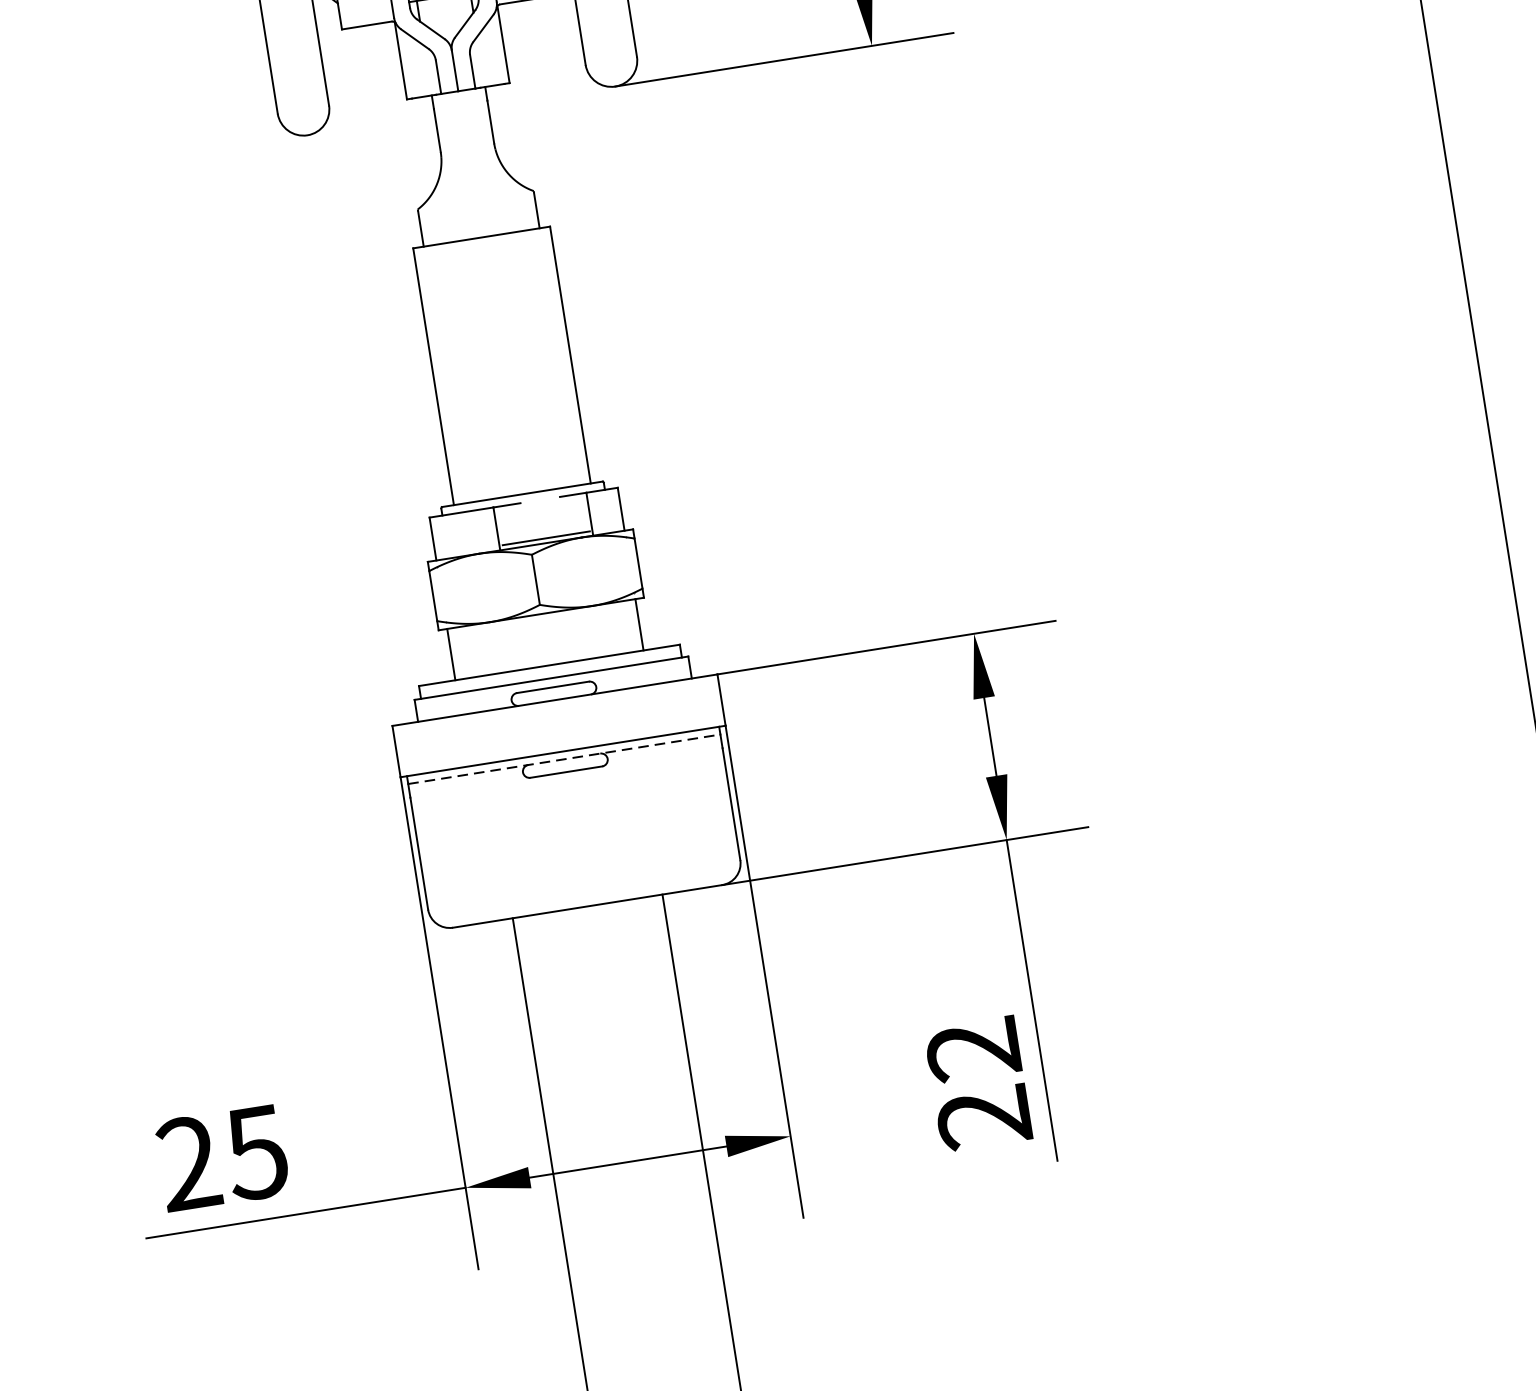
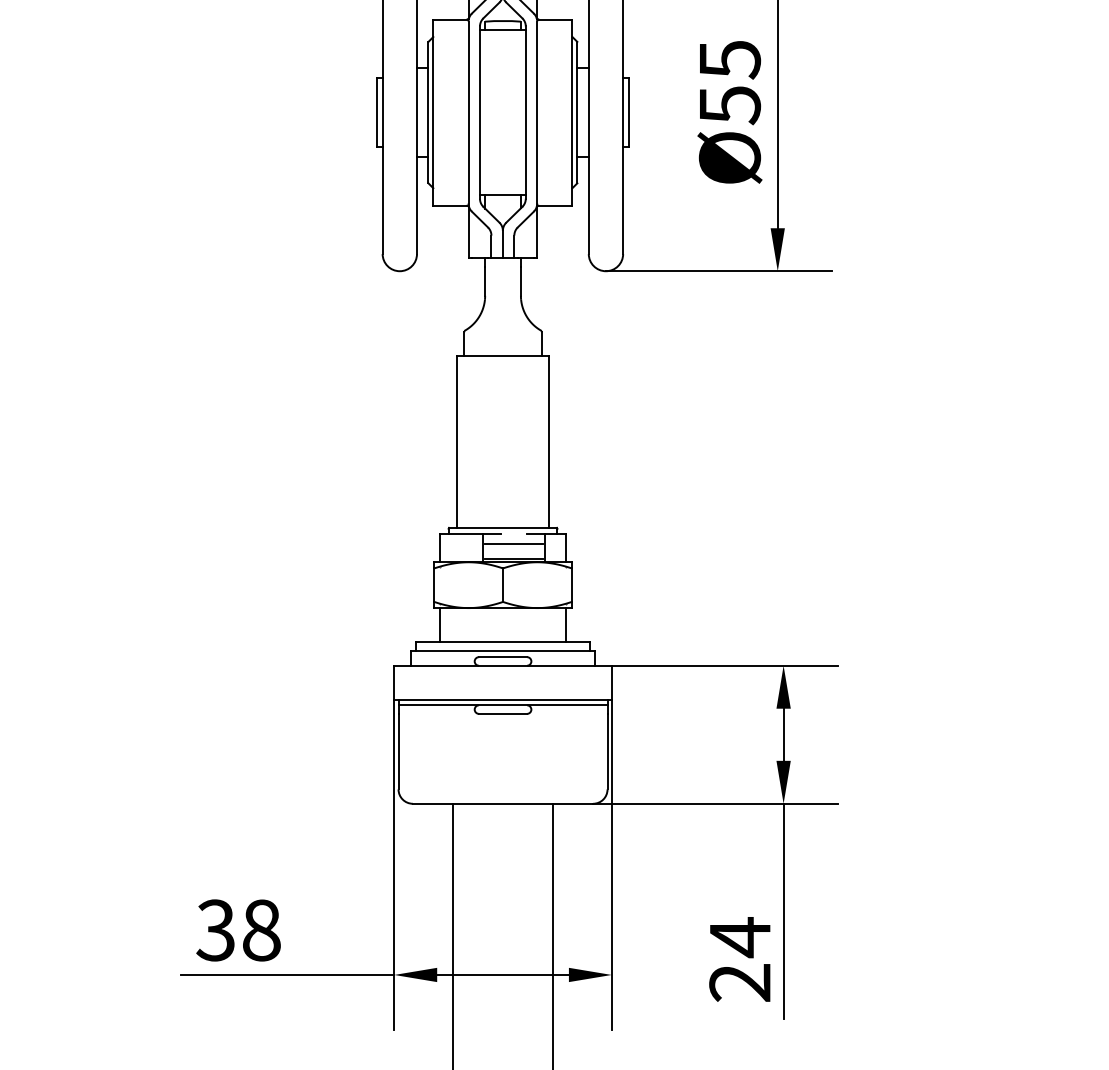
line: (541, 515) -> (513, 543), added
line: (565, 759) -> (503, 705), dashed -> solid
text: (972, 1050) -> (739, 937), 22 -> 24
text: (222, 1158) -> (238, 930), 25 -> 38

